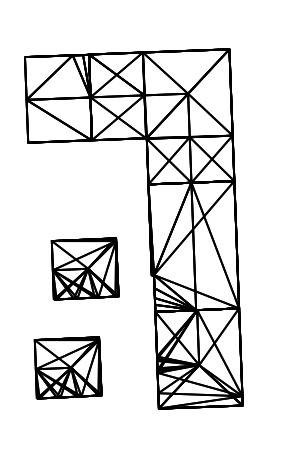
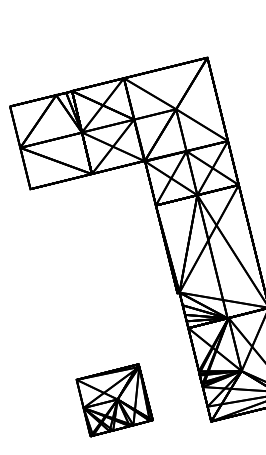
part: (84, 268) -> (110, 300), removed

